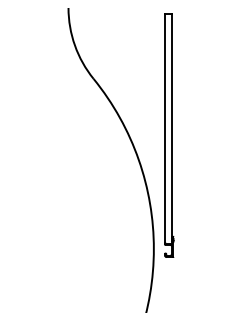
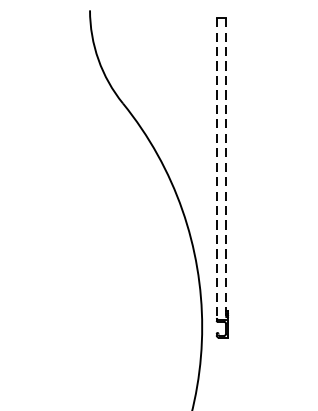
line: (165, 128) -> (217, 168), solid -> dashed
line: (172, 128) -> (226, 168), solid -> dashed

